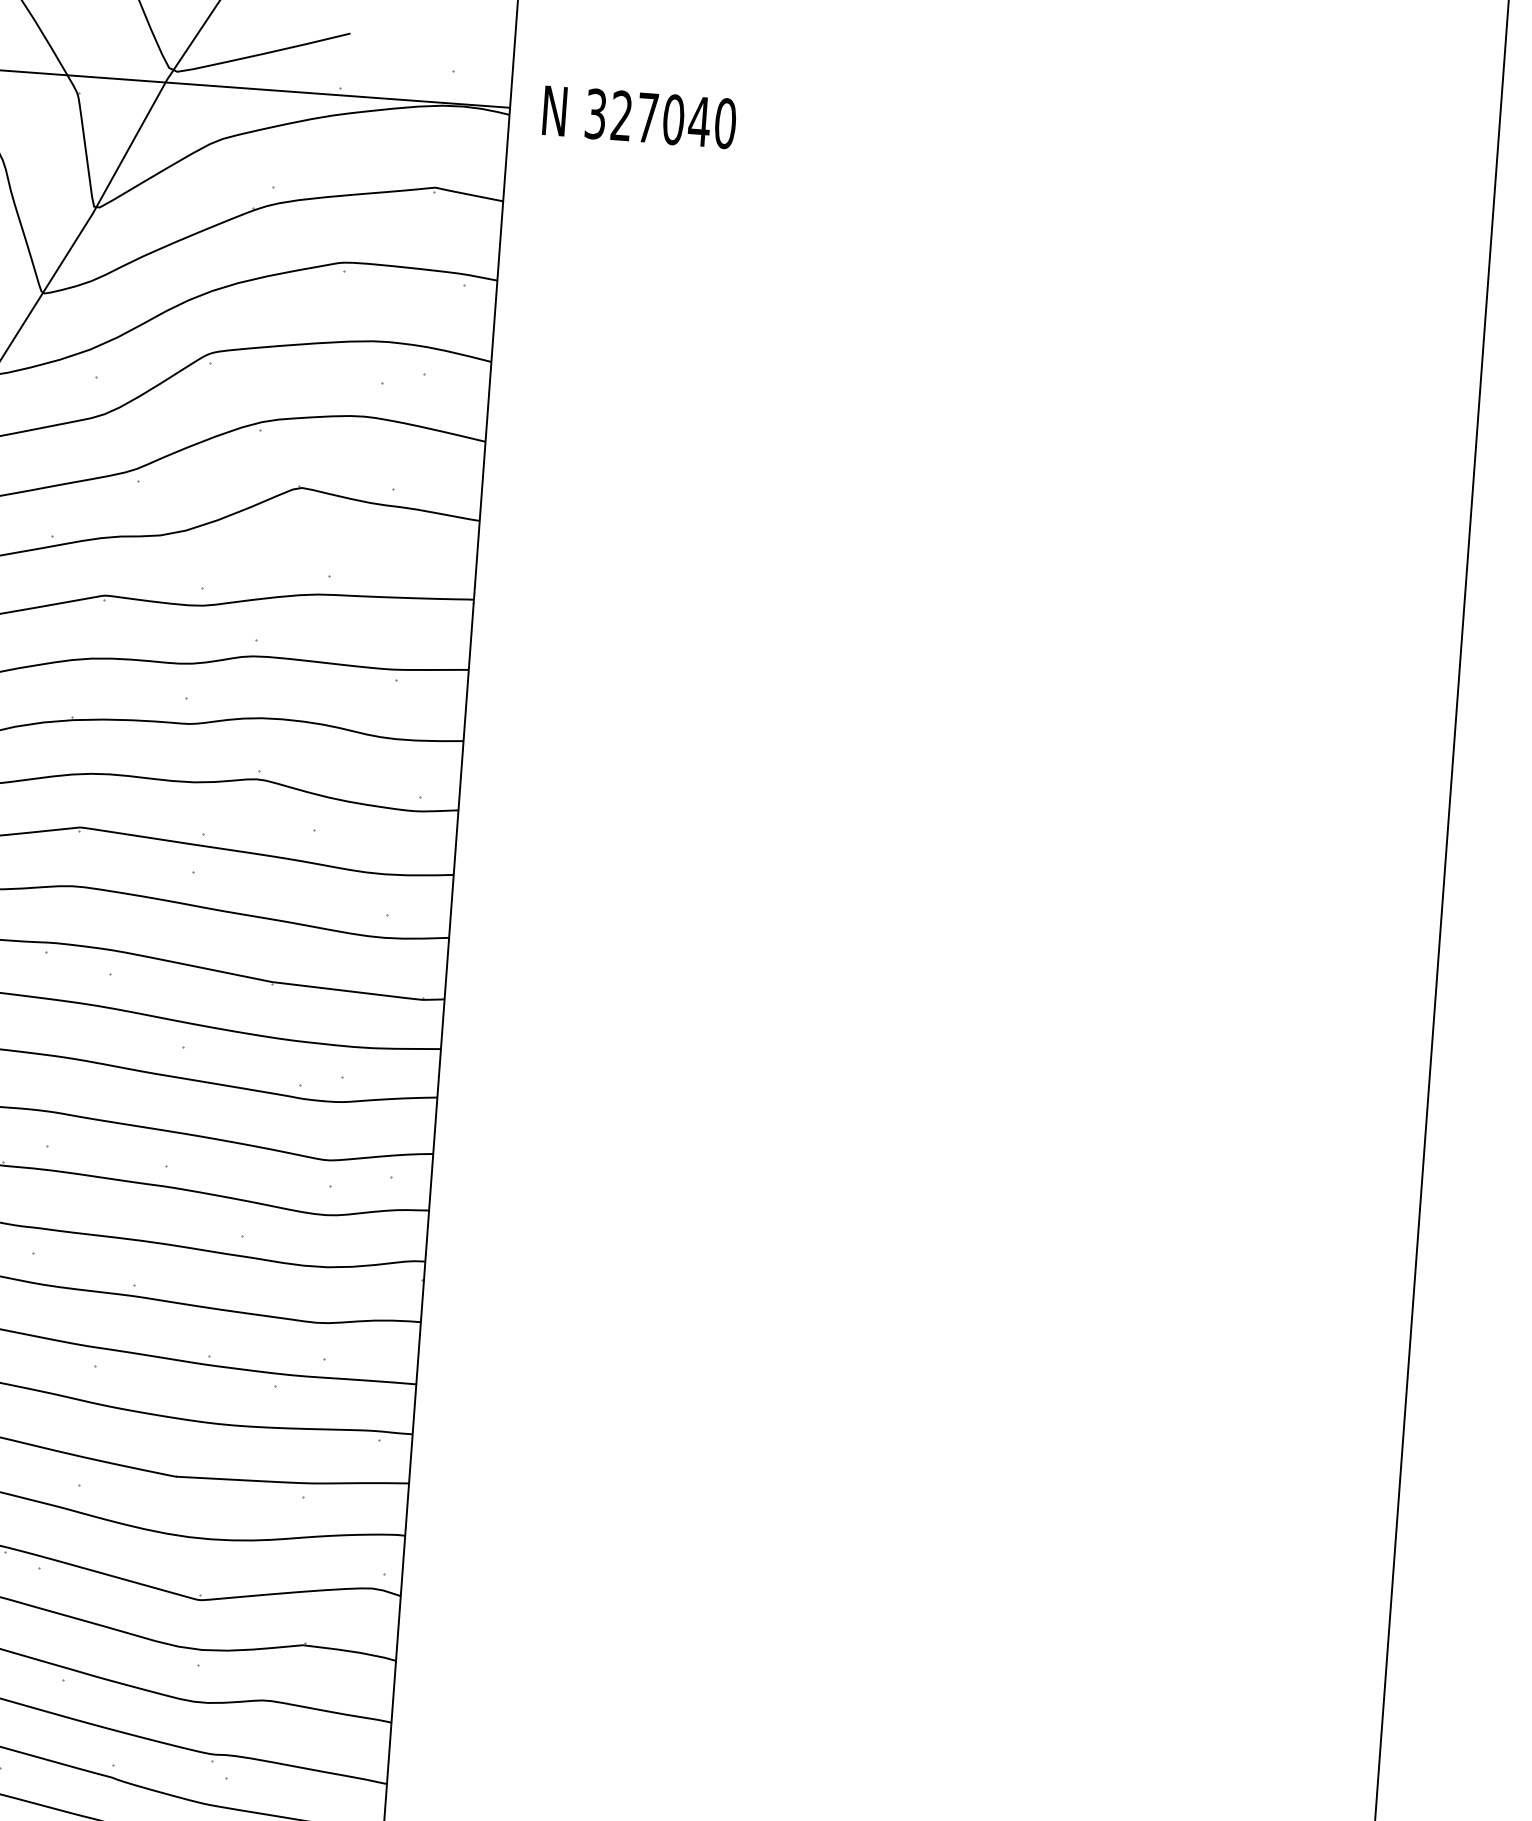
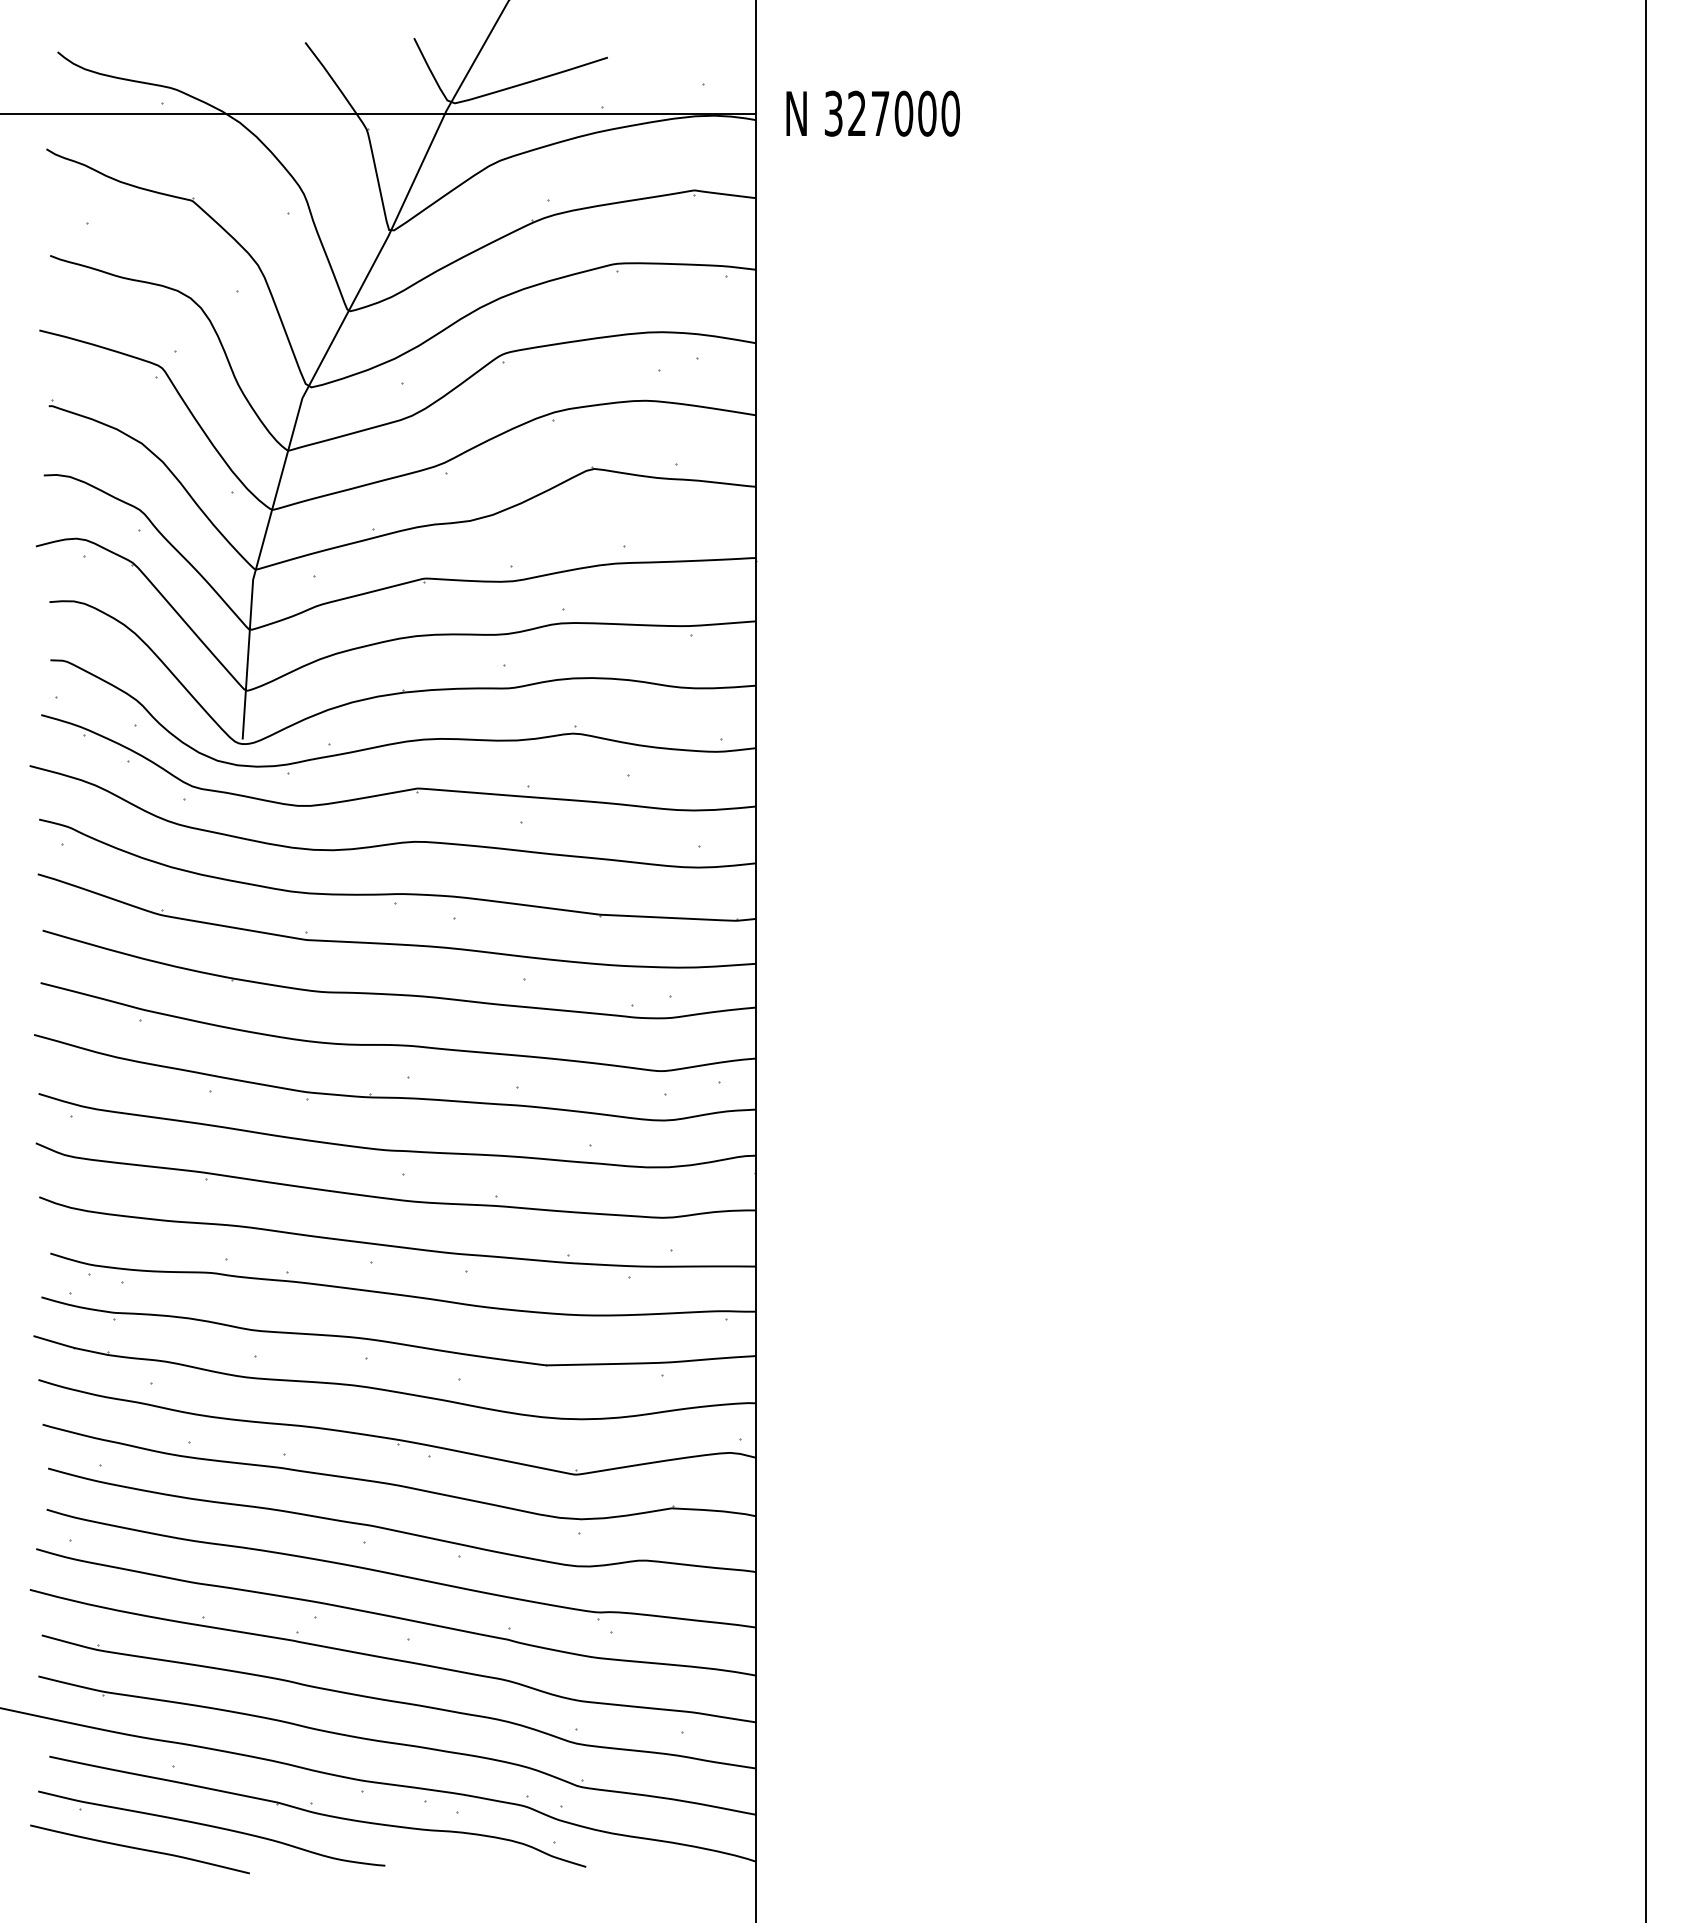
text: (698, 121) -> (926, 113), 327040 -> 327000

